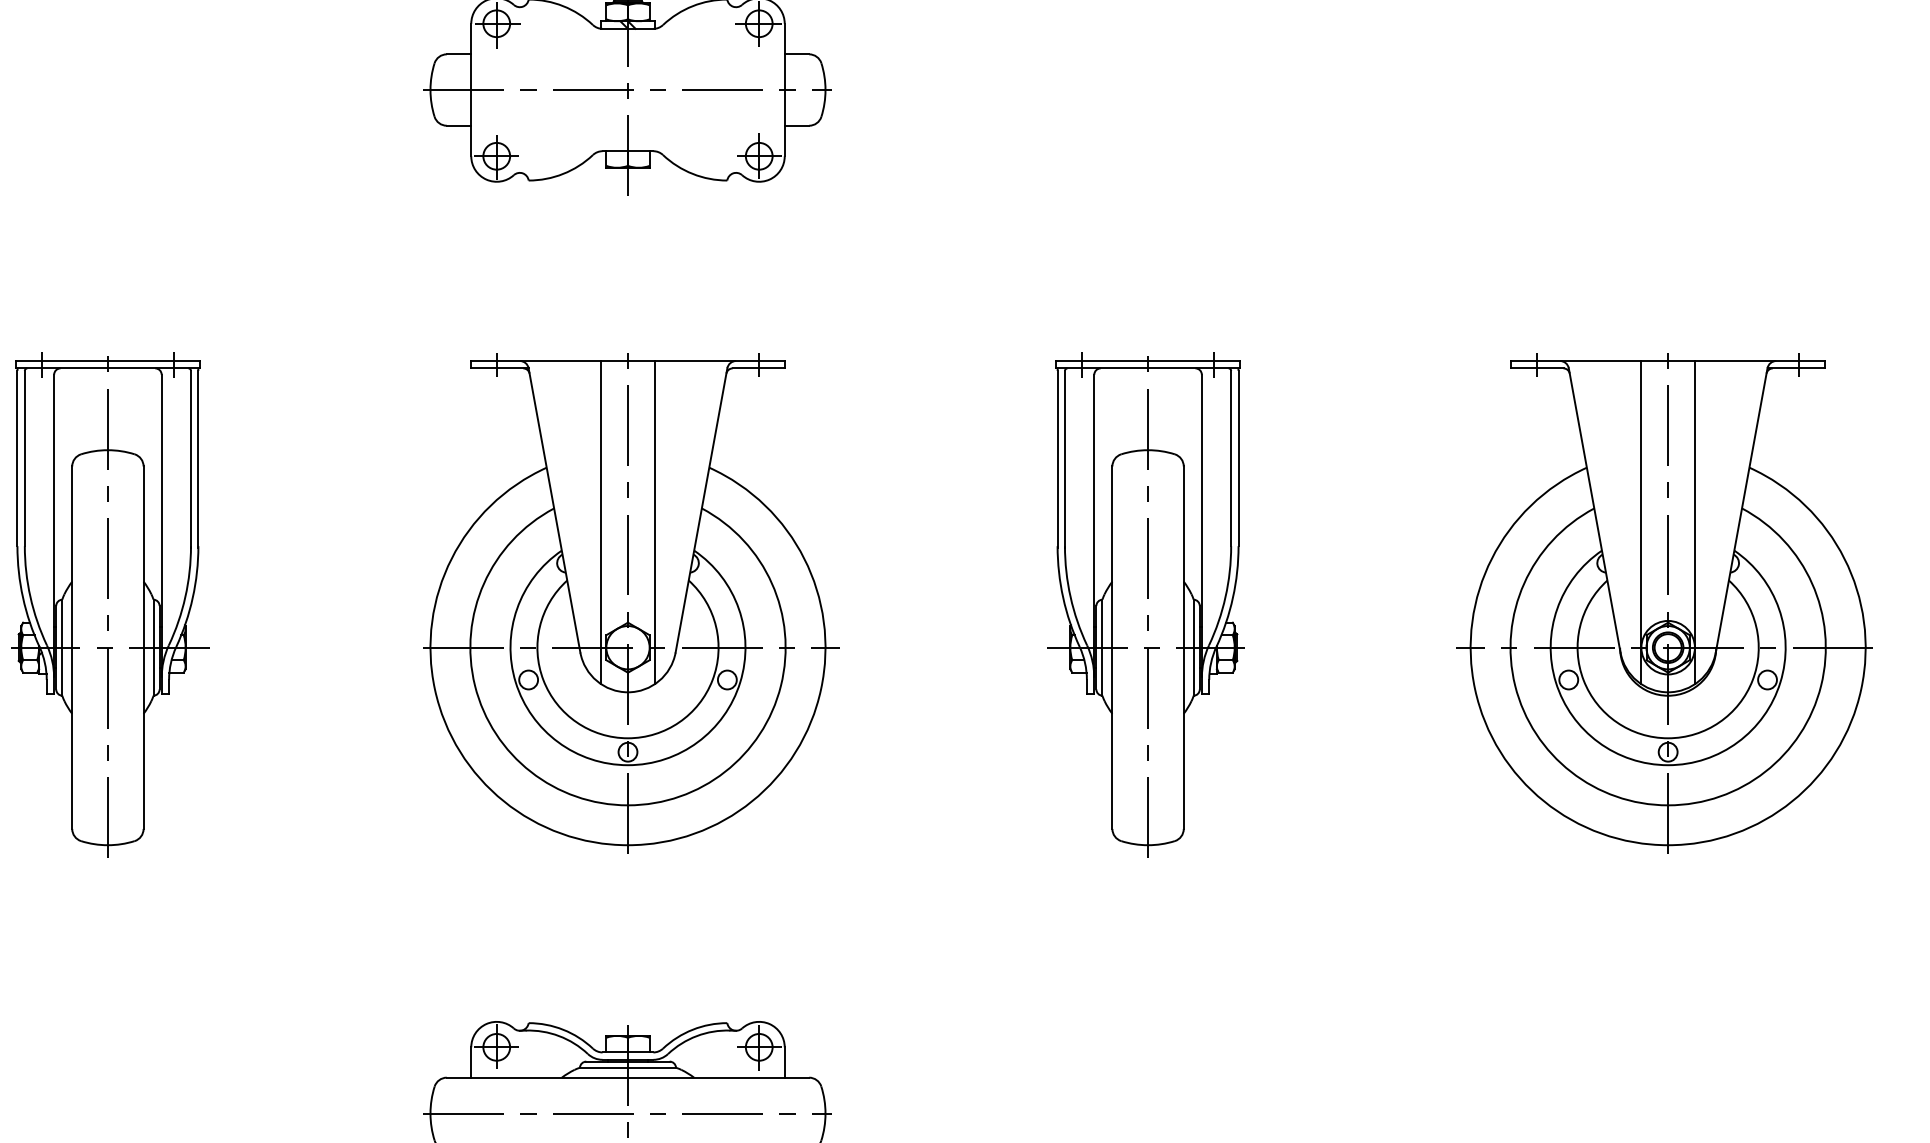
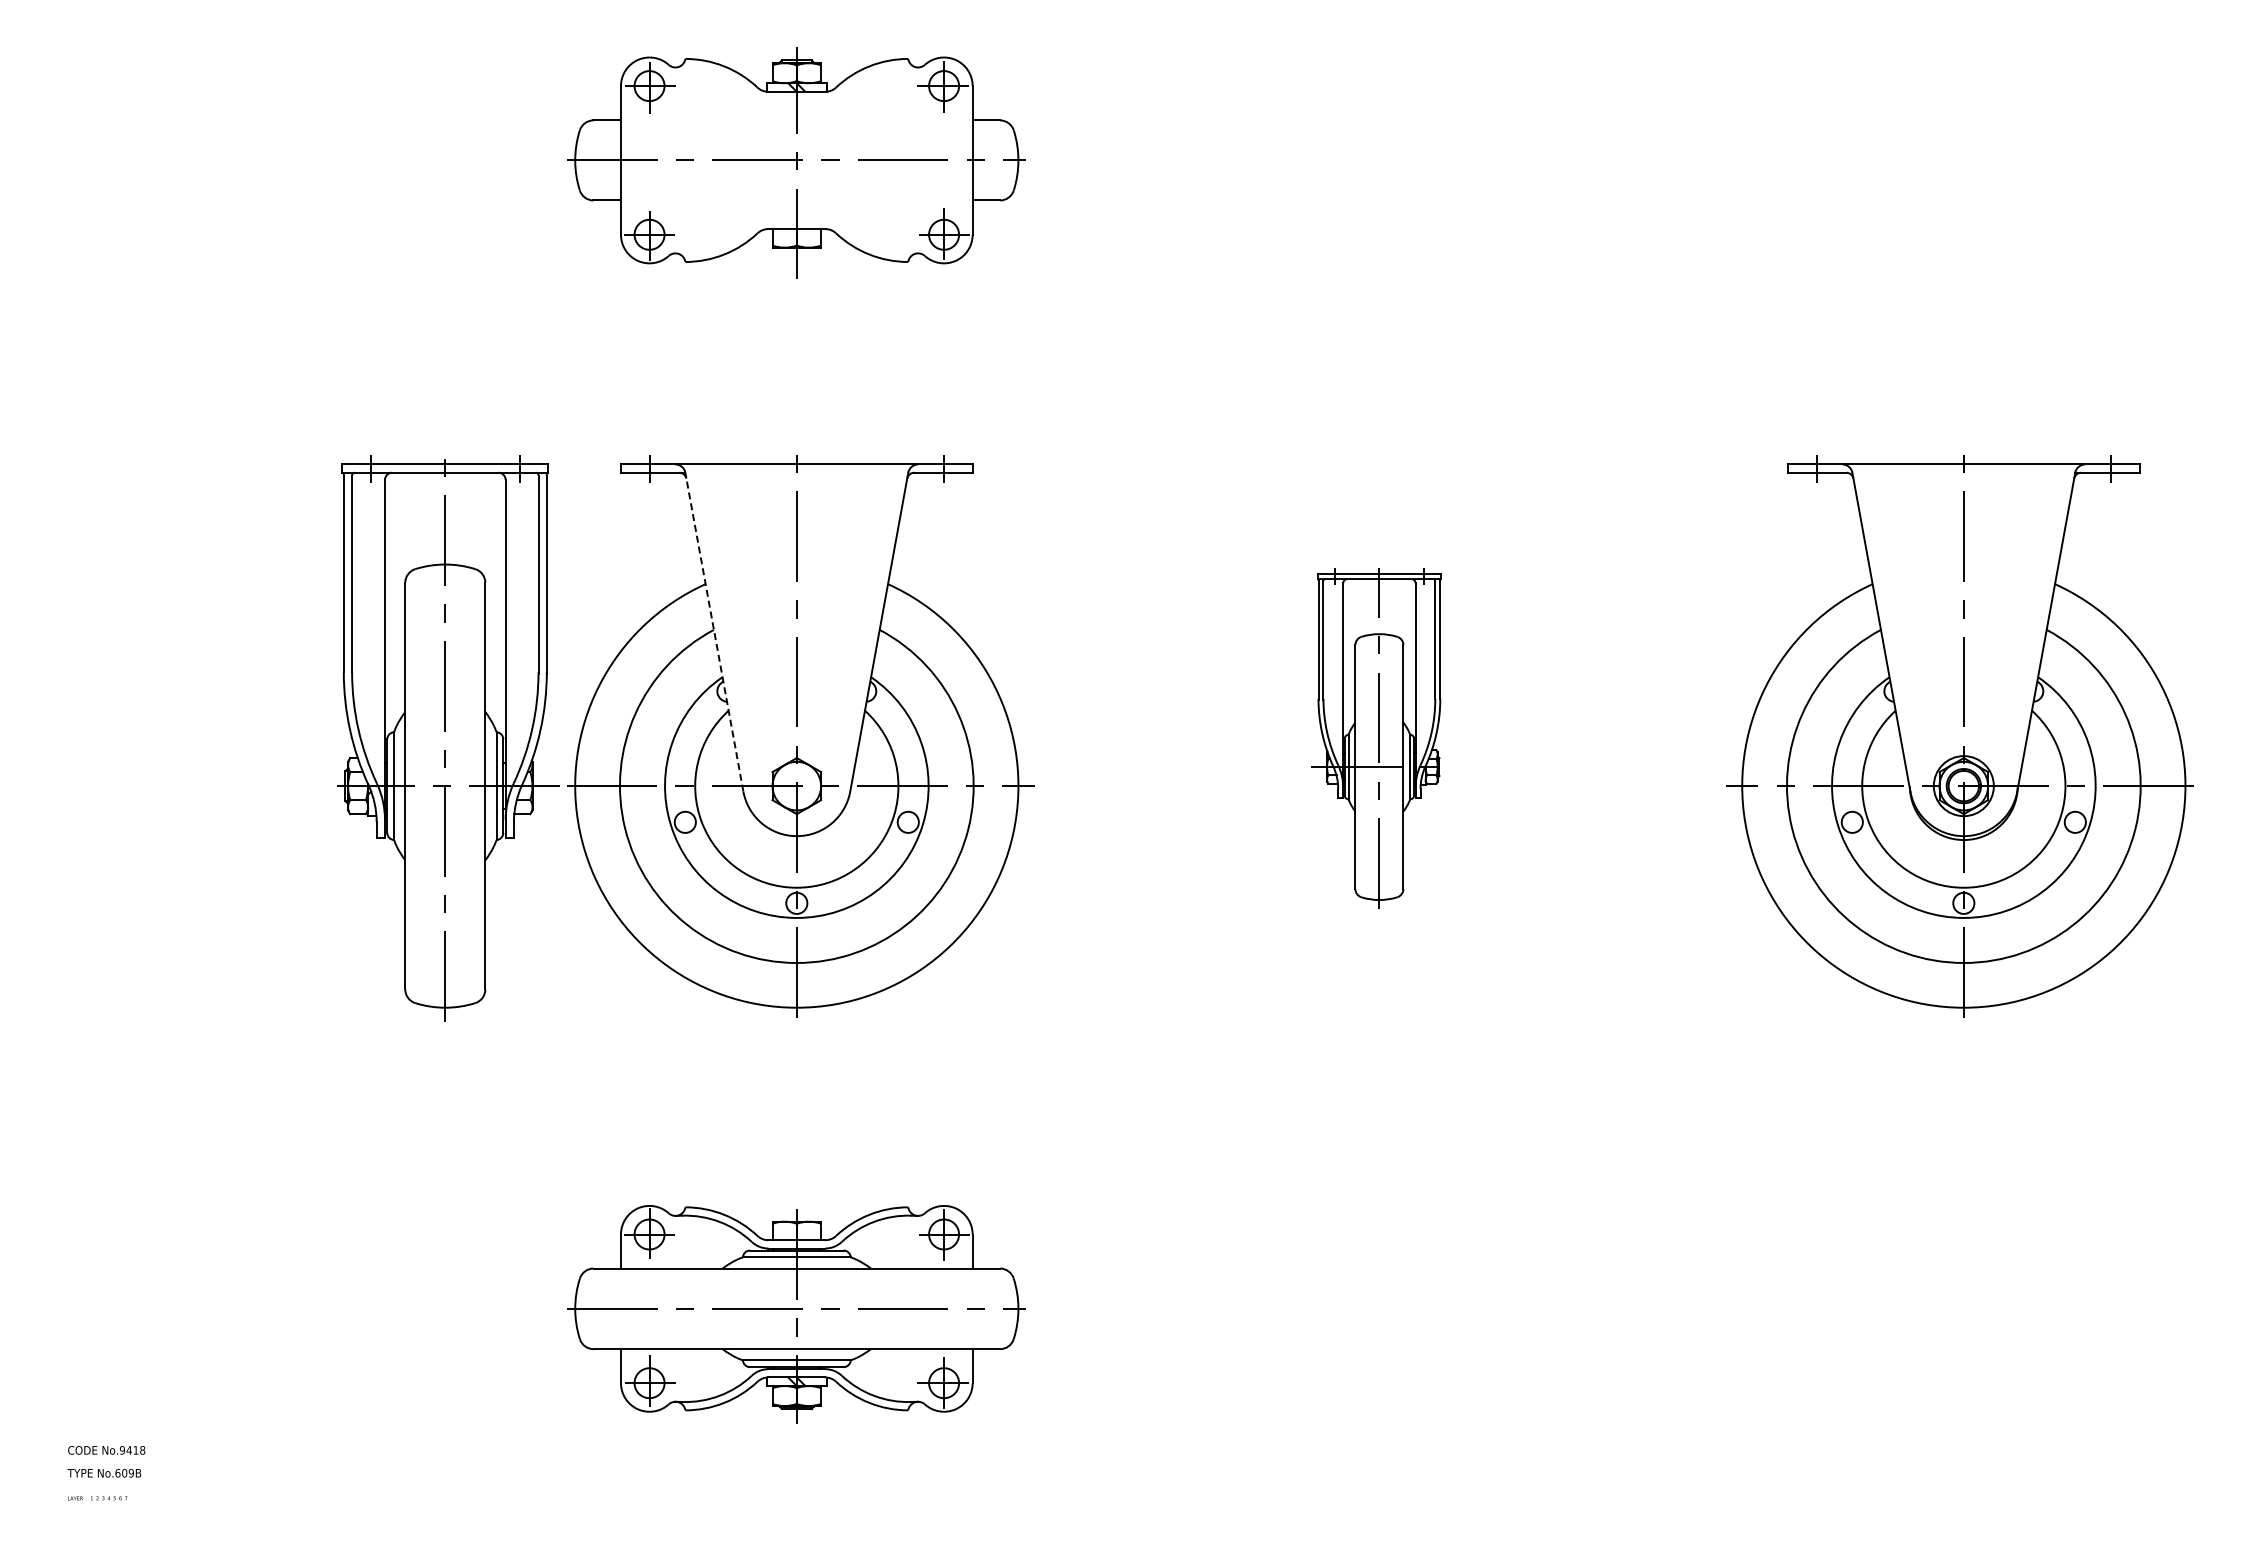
line: (554, 509) -> (714, 631), solid -> dashed
line: (600, 522) -> (766, 645), removed
line: (654, 522) -> (826, 645), removed
line: (1641, 522) -> (1933, 645), removed
line: (1694, 522) -> (1993, 645), removed
part: (110, 605) -> (448, 738), moved
part: (1145, 605) -> (1377, 738), size x0.6

